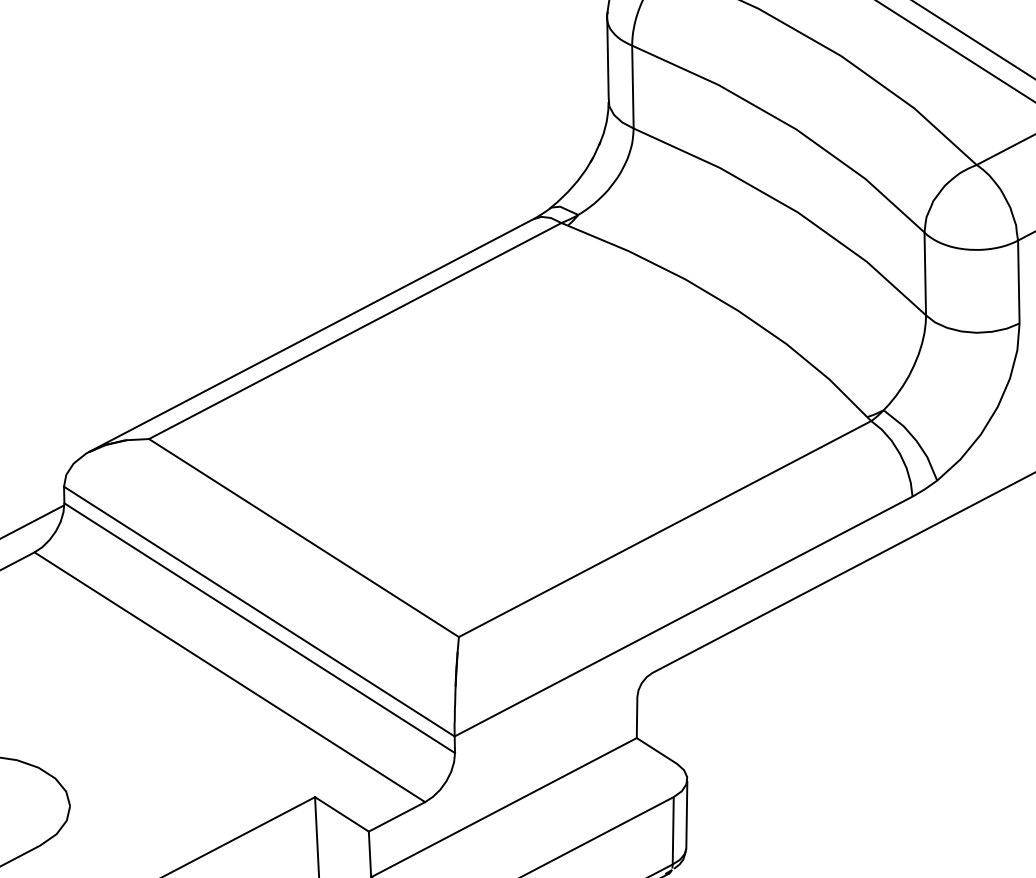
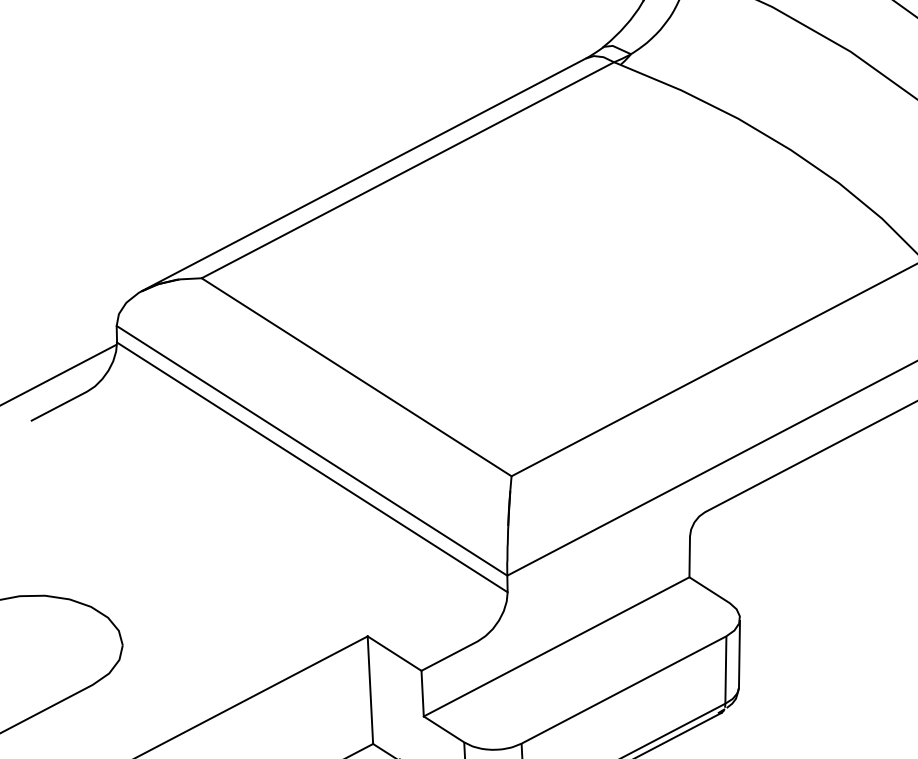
line: (229, 677) -> (282, 516), removed

